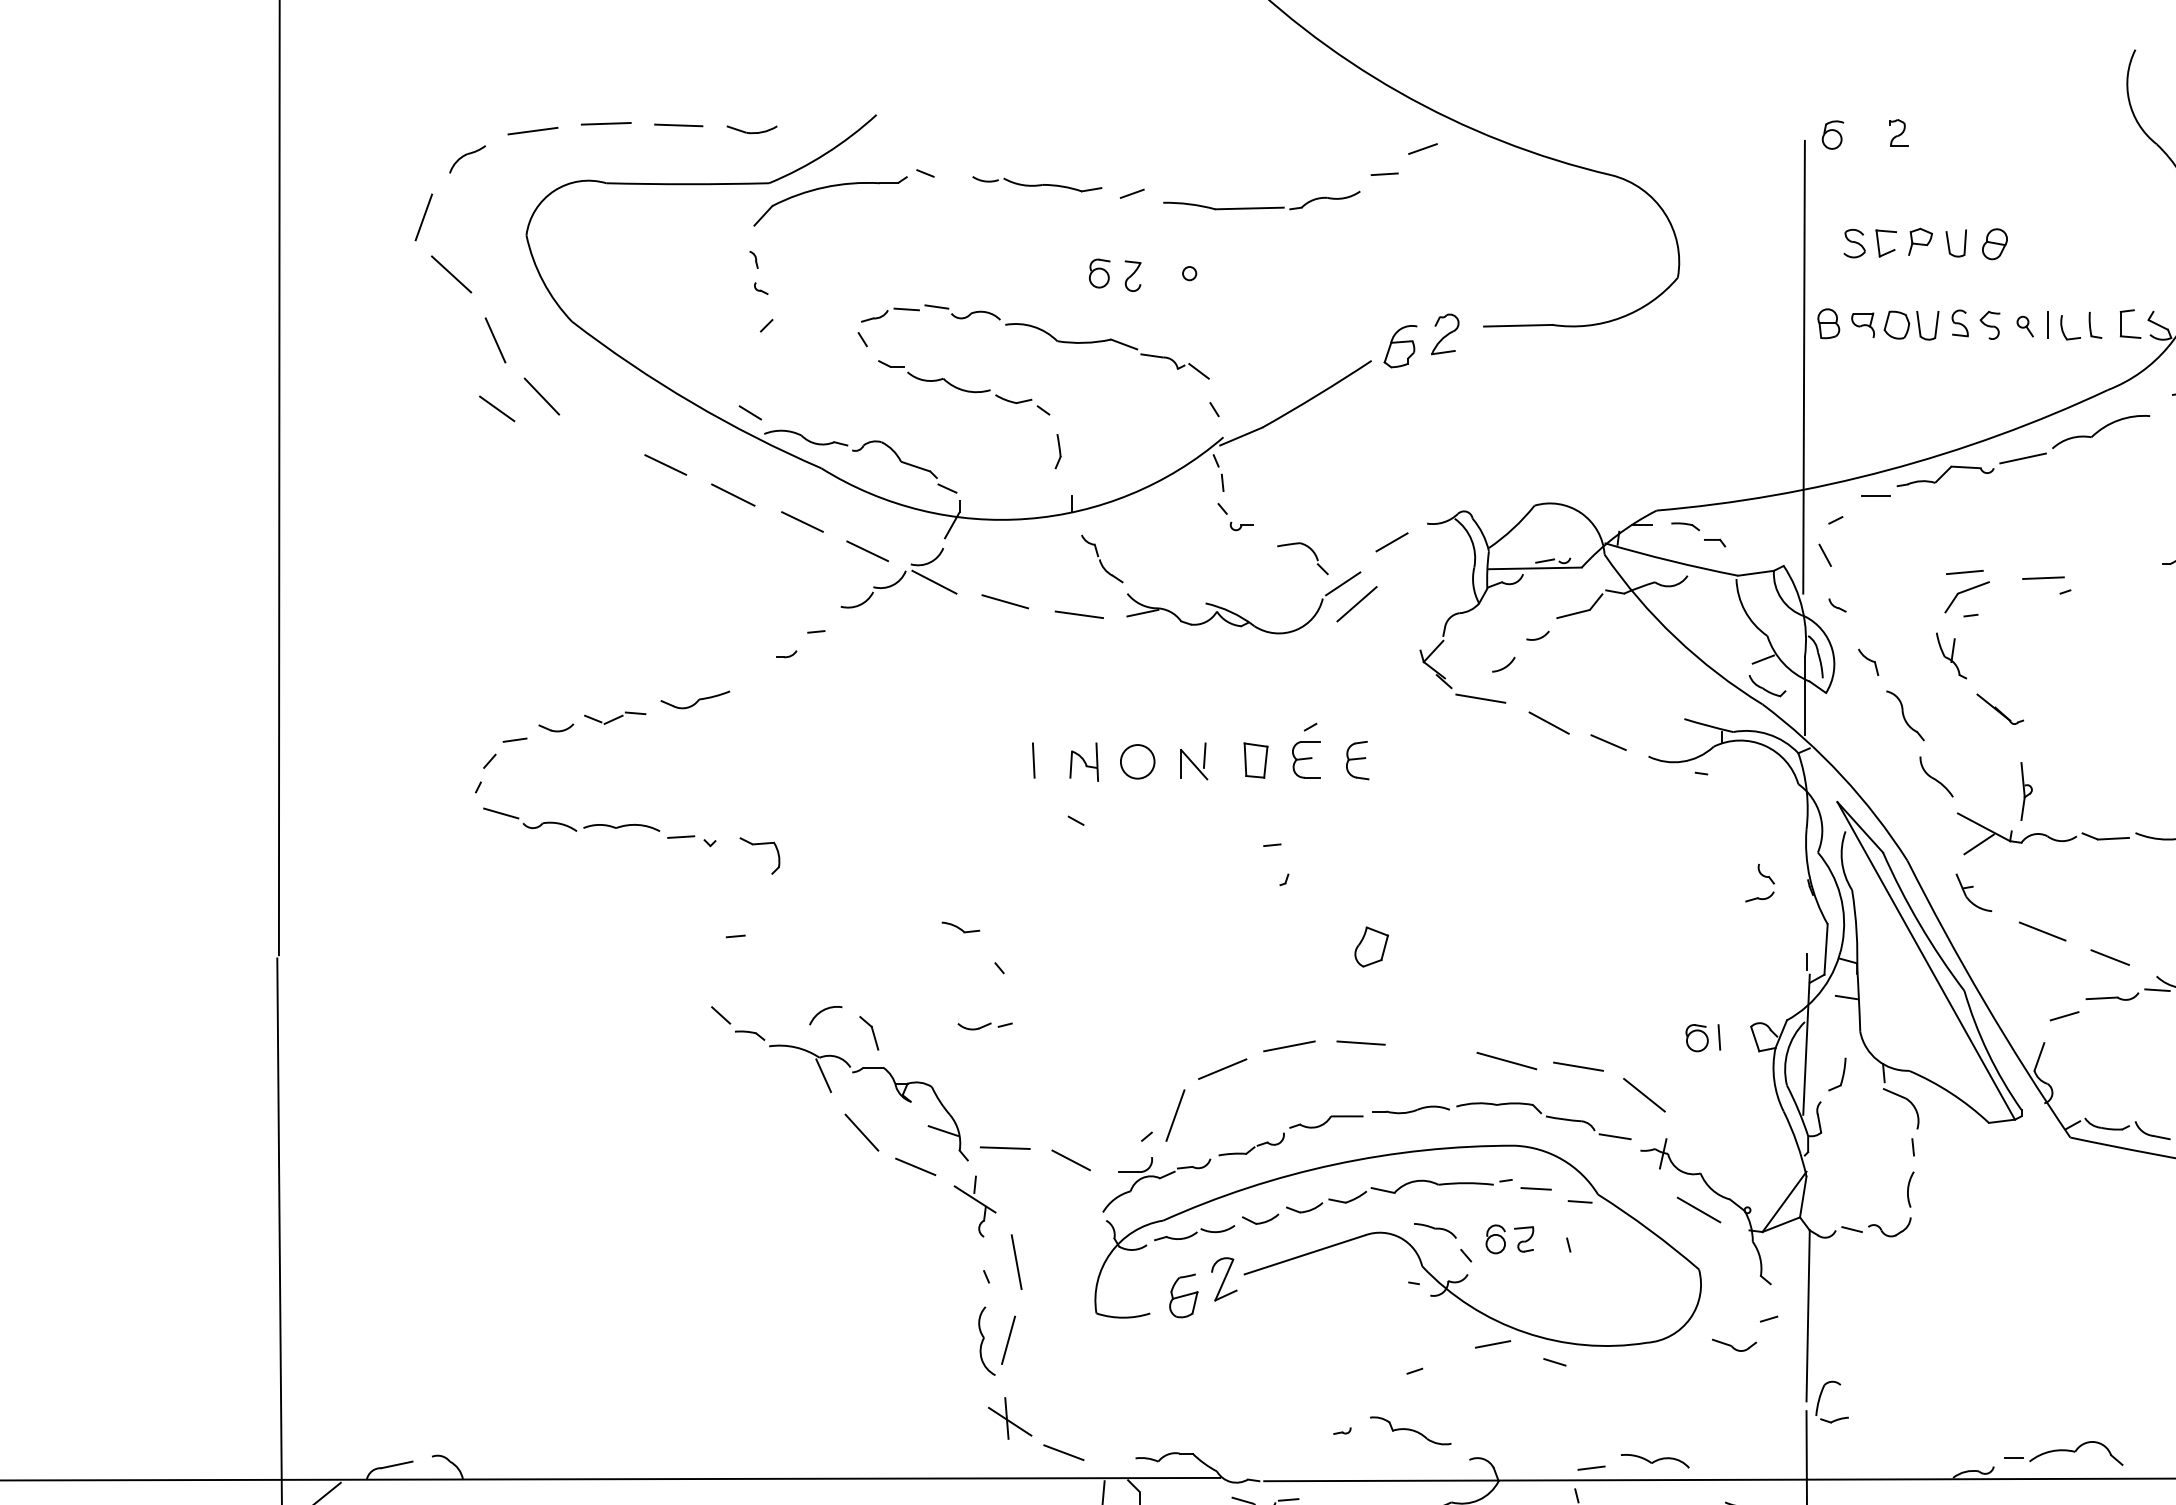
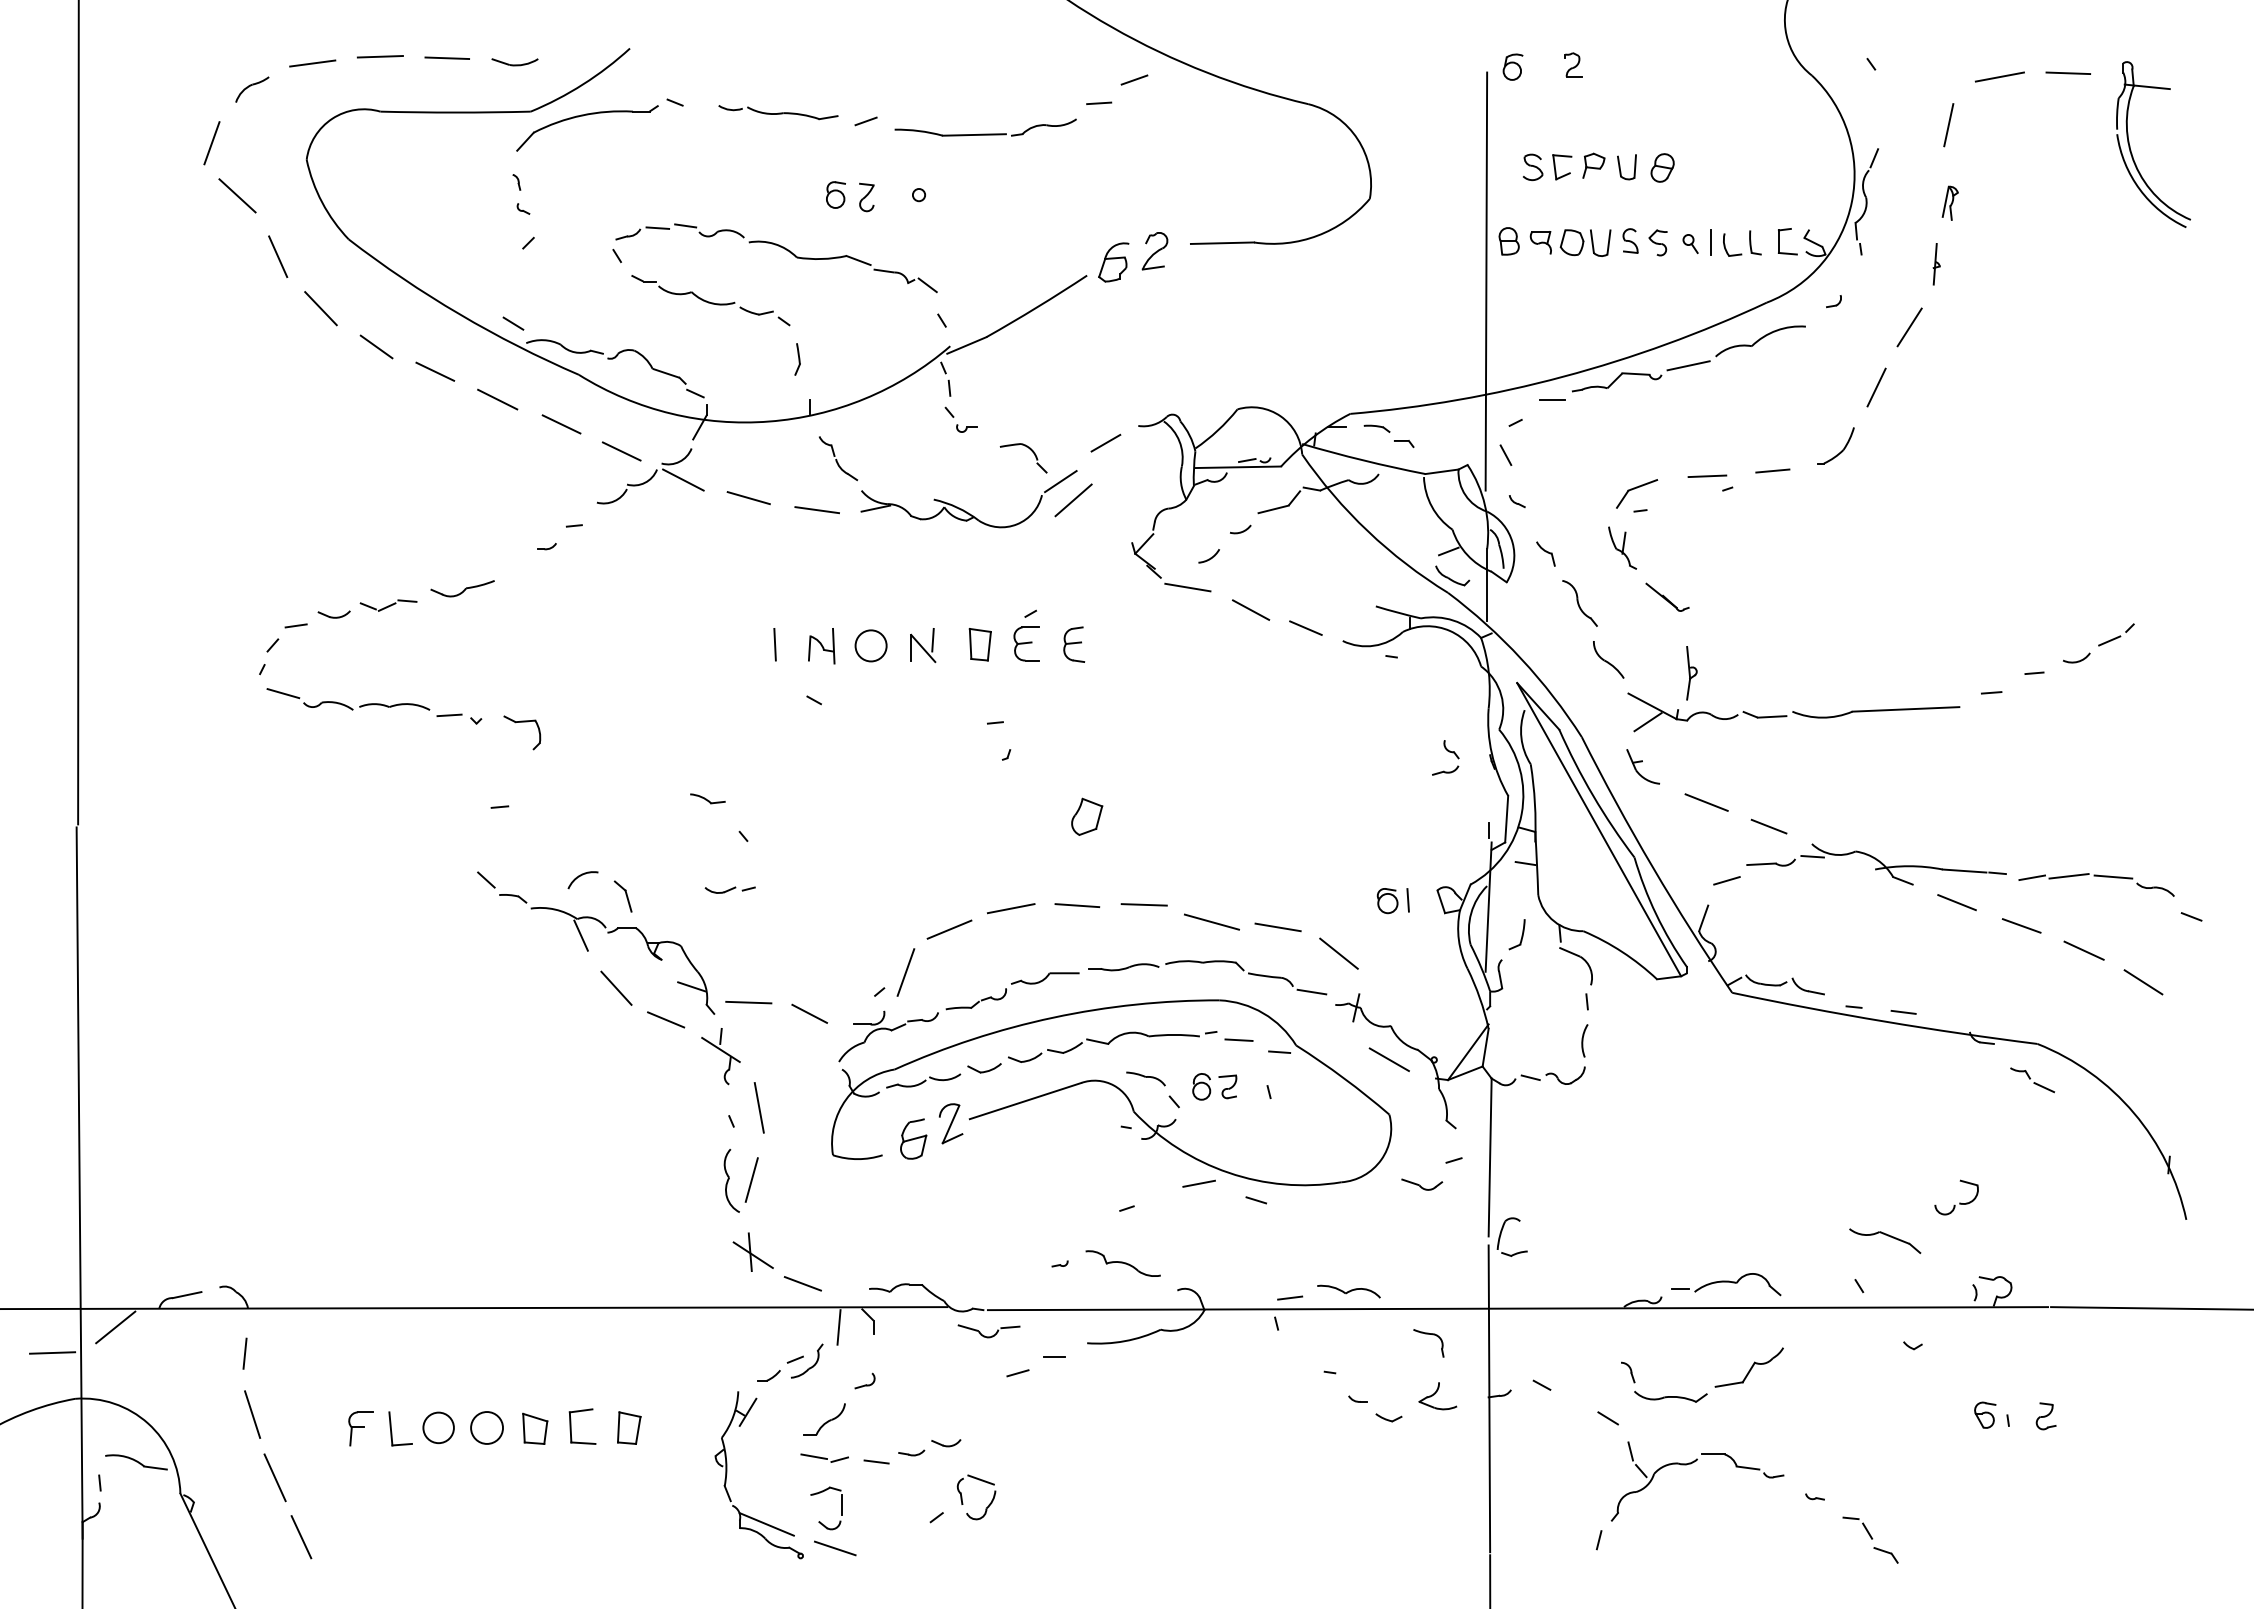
line: (497, 408) -> (376, 346), moved
line: (1964, 571) -> (1772, 470), moved
line: (1432, 1041) -> (1143, 904), added

